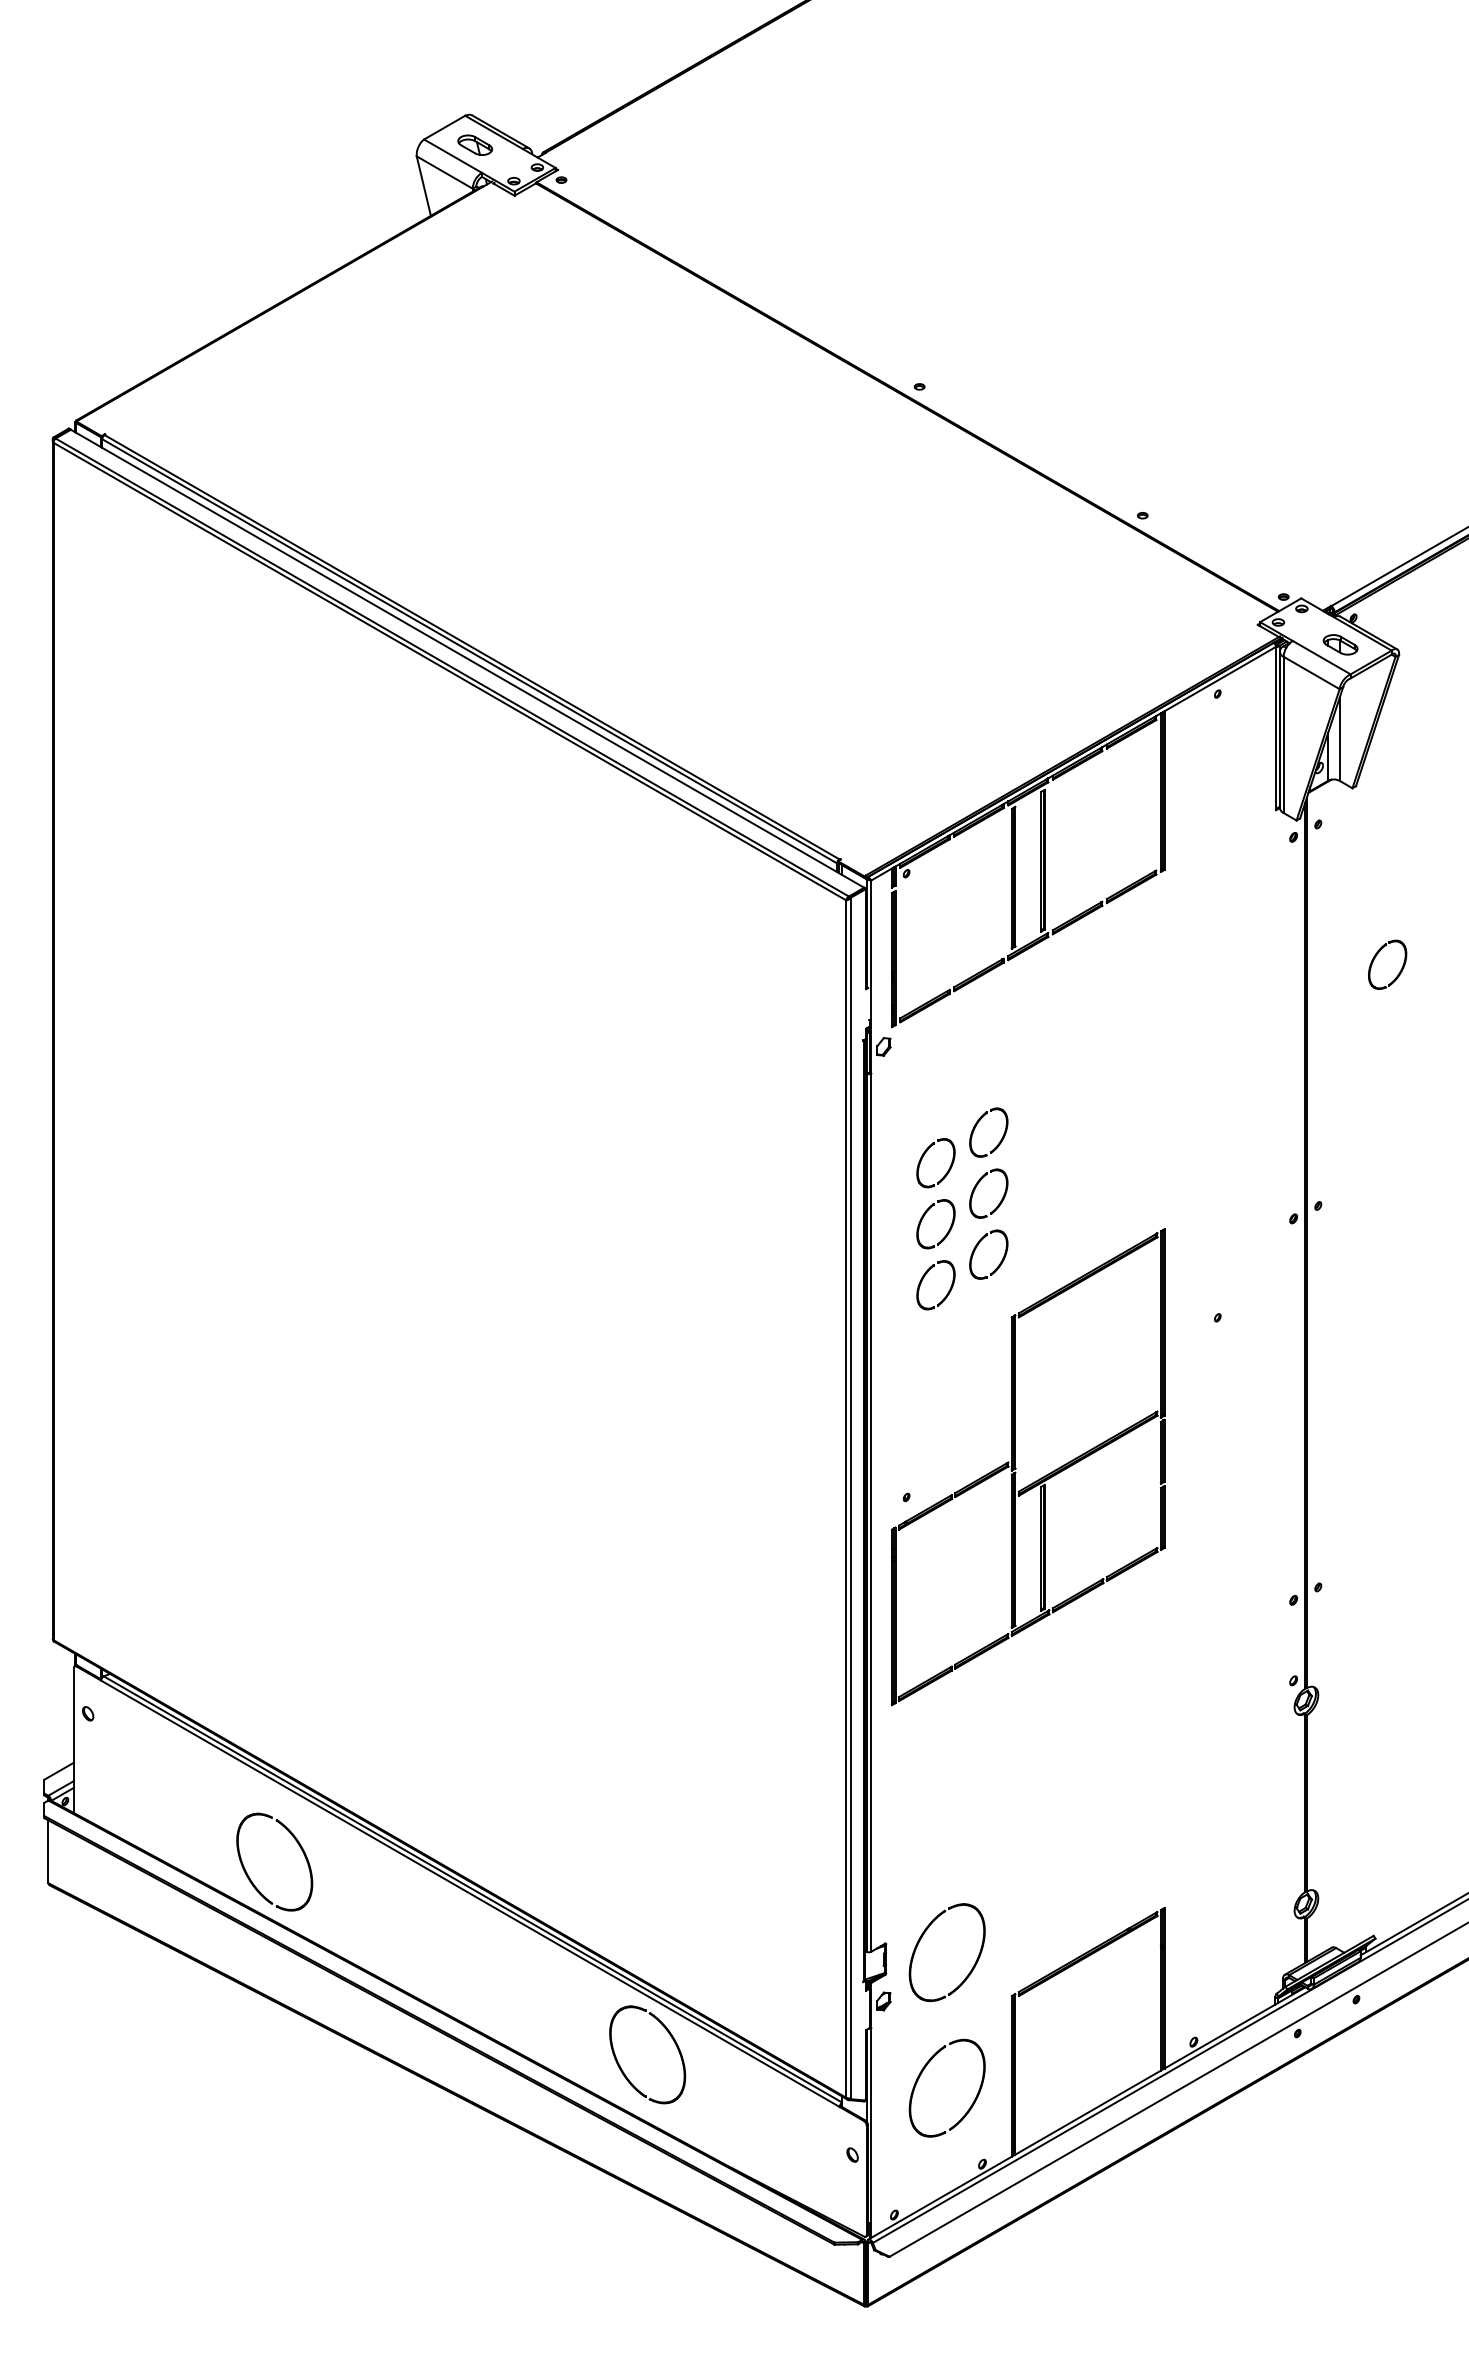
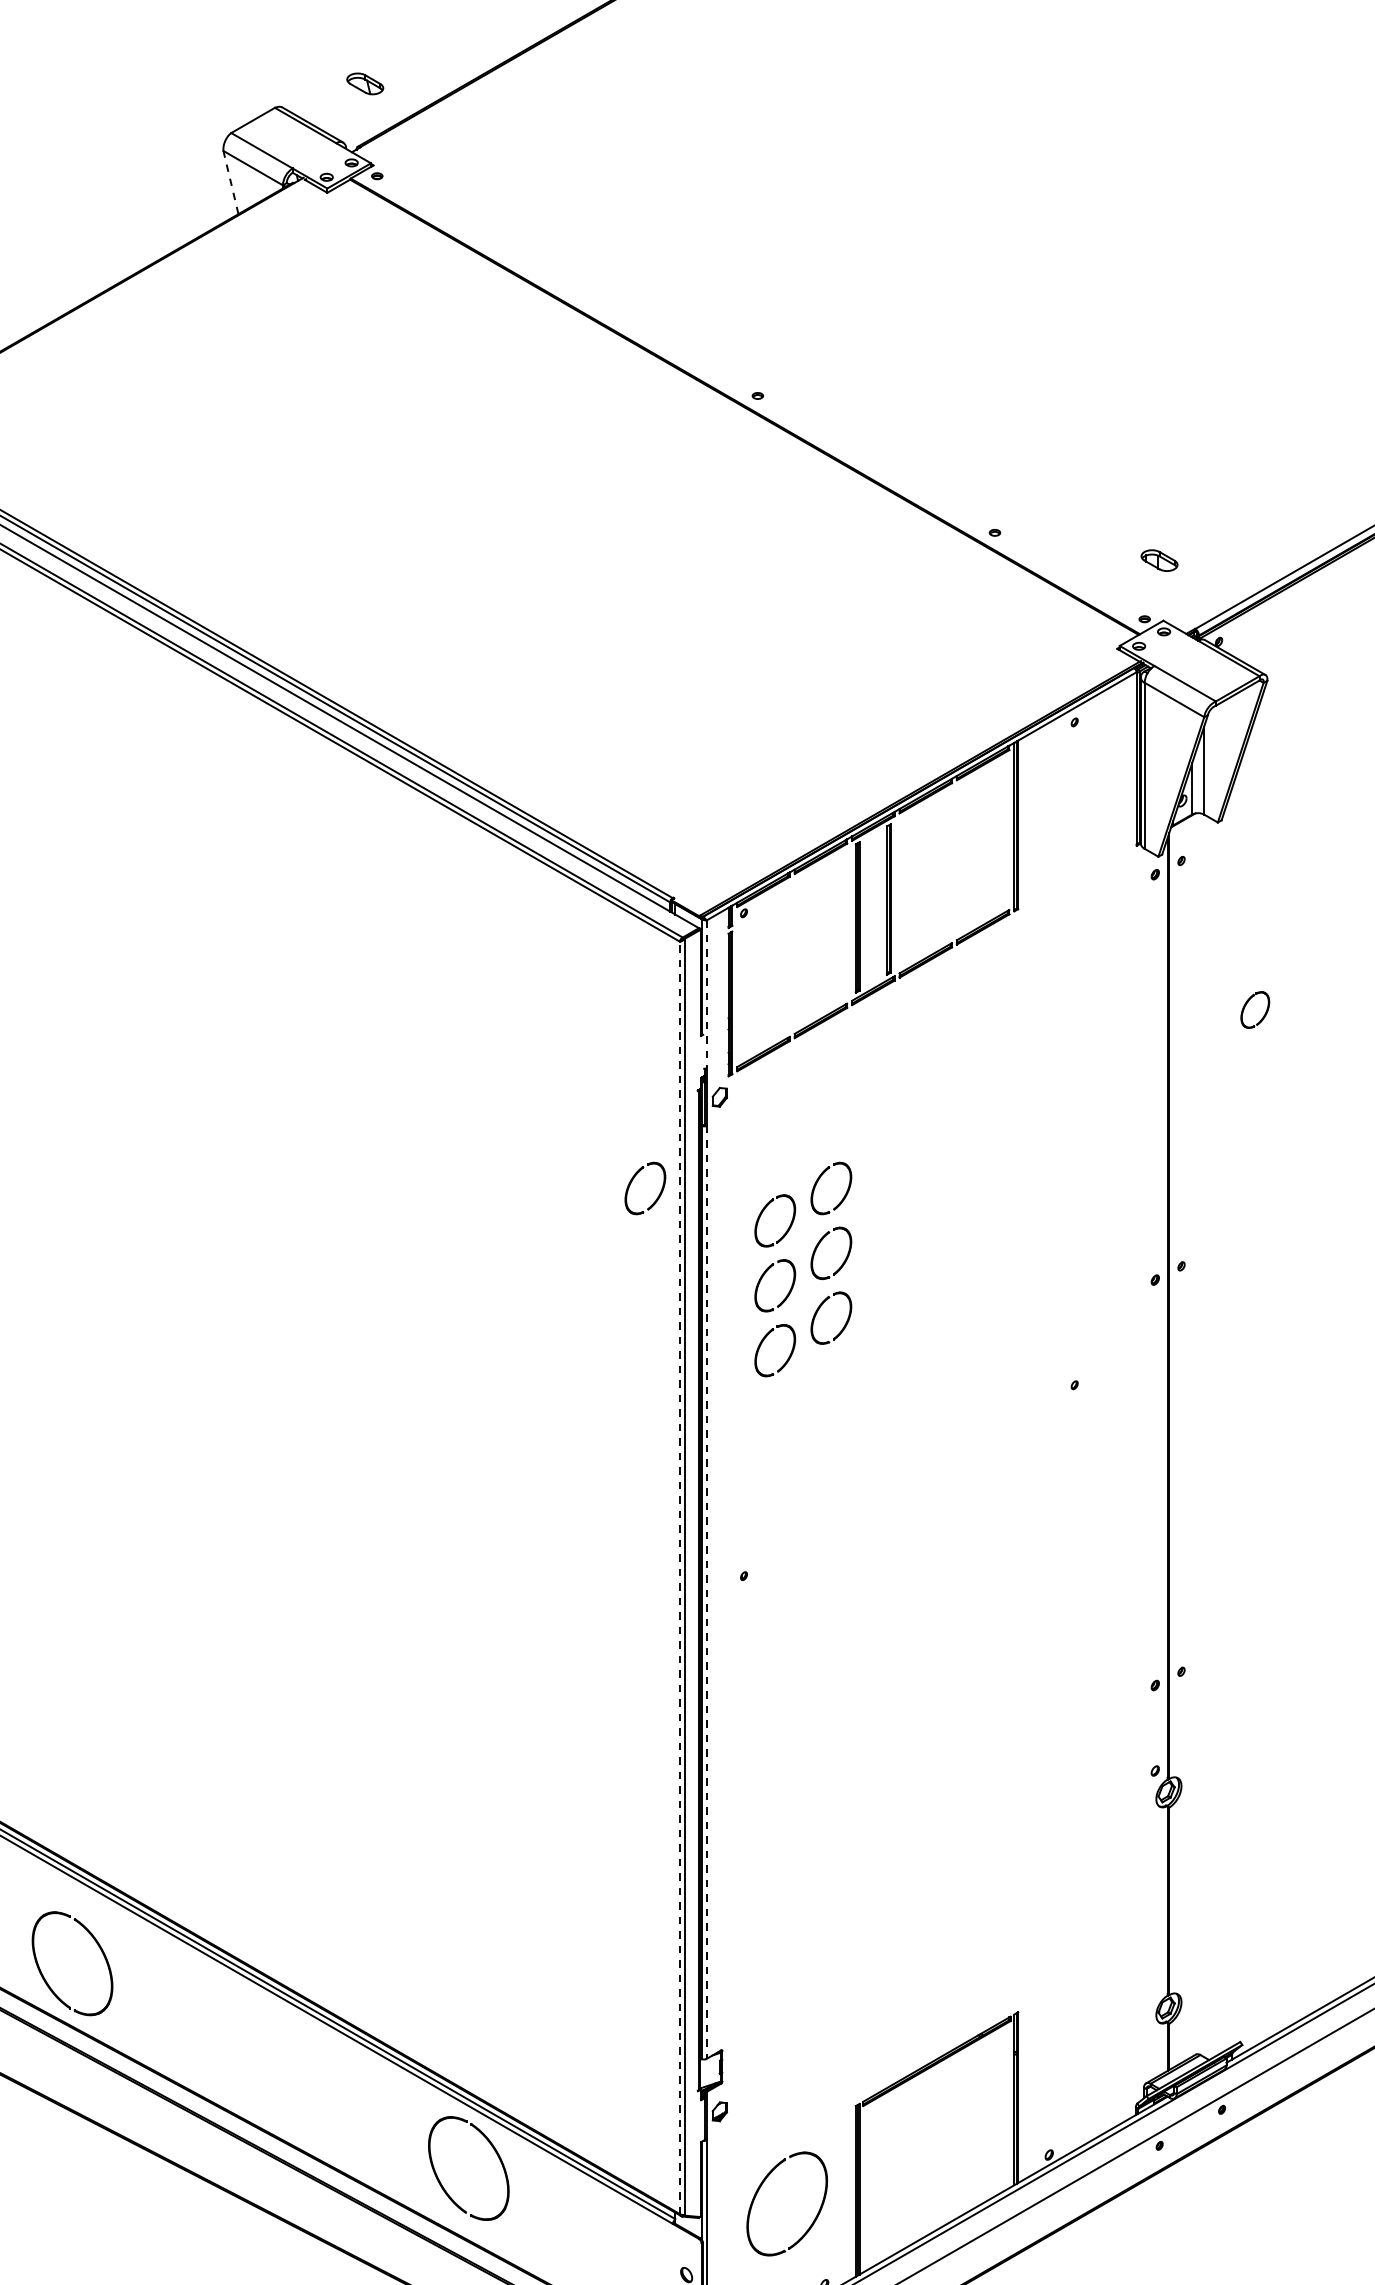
part: (475, 144) -> (365, 83), moved
line: (423, 186) -> (230, 183), solid -> dashed
part: (1340, 644) -> (1159, 560), moved
line: (871, 950) -> (706, 994), solid -> dashed
part: (1387, 964) -> (1255, 1009), size x0.7
part: (801, 1126) -> (632, 1181), added
part: (1016, 1468) -> (860, 1545), removed
line: (846, 1499) -> (680, 1578), solid -> dashed
line: (871, 1513) -> (706, 1593), solid -> dashed
part: (921, 1939) -> (759, 2045), removed

